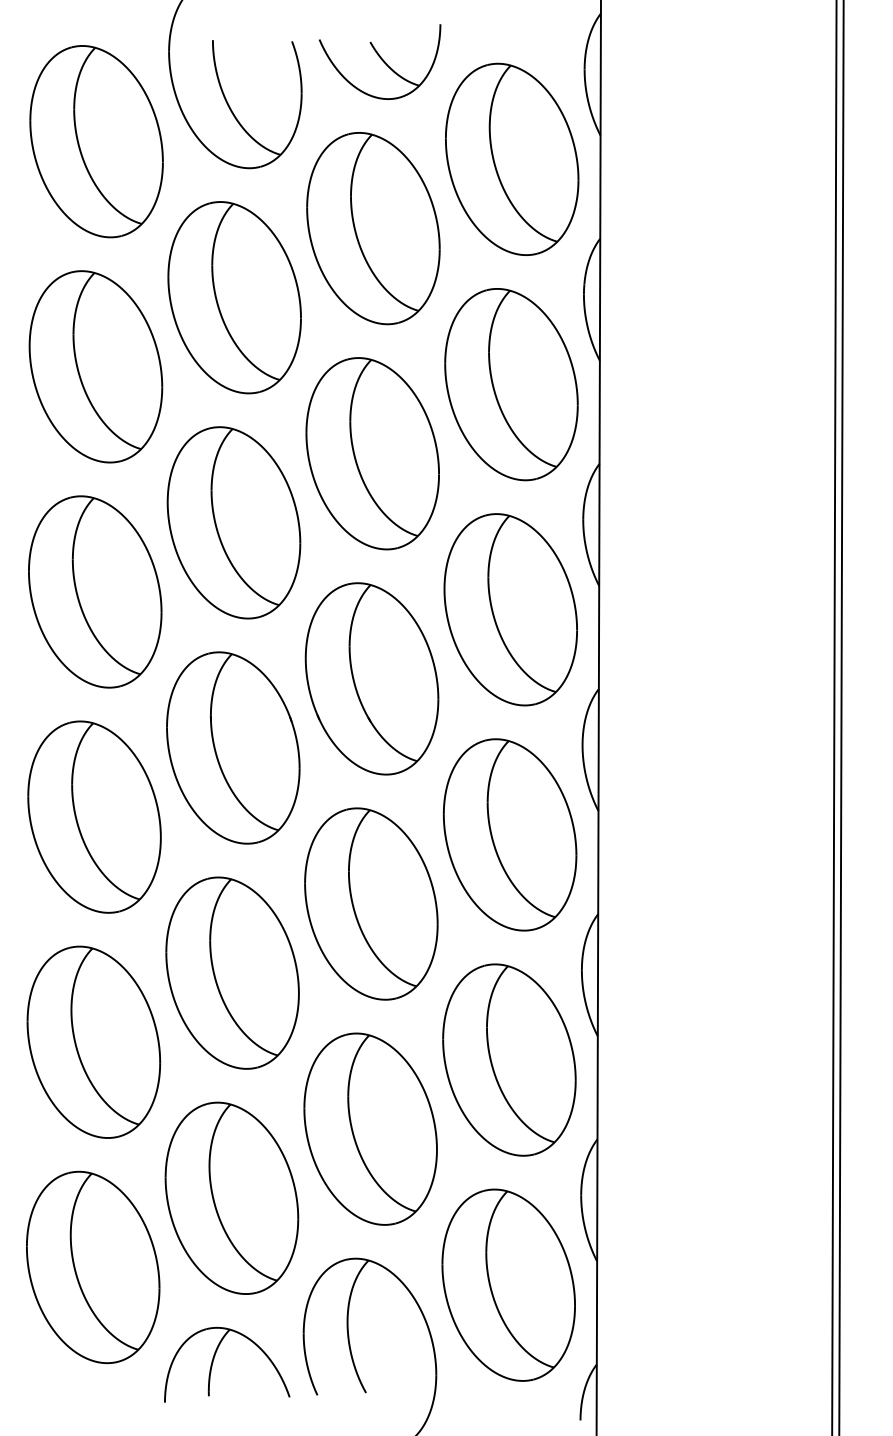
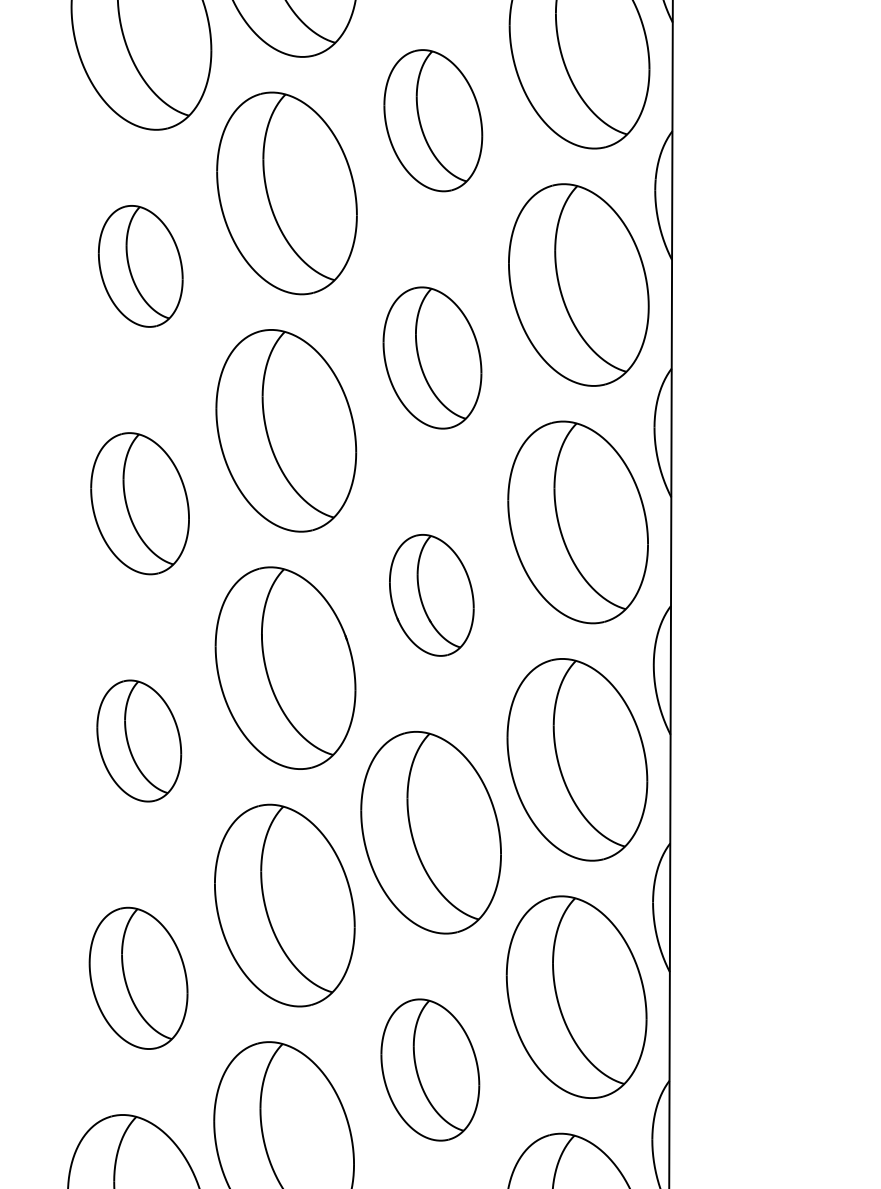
part: (373, 228) -> (433, 120), size x0.7
part: (95, 366) -> (140, 265), size x0.6
part: (372, 453) -> (432, 357), size x0.7
part: (95, 591) -> (140, 503), size x0.7
part: (371, 678) -> (431, 594), size x0.6
part: (94, 816) -> (139, 740), size x0.6
part: (93, 1041) -> (138, 977), size x0.7
part: (370, 1128) -> (430, 1069), size x0.7

